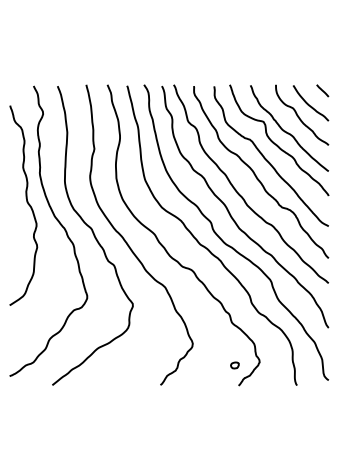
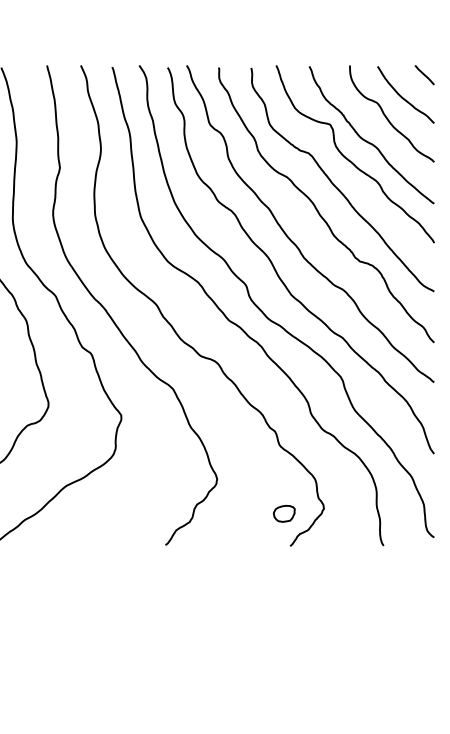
part: (234, 365) -> (283, 513), size x1.67

